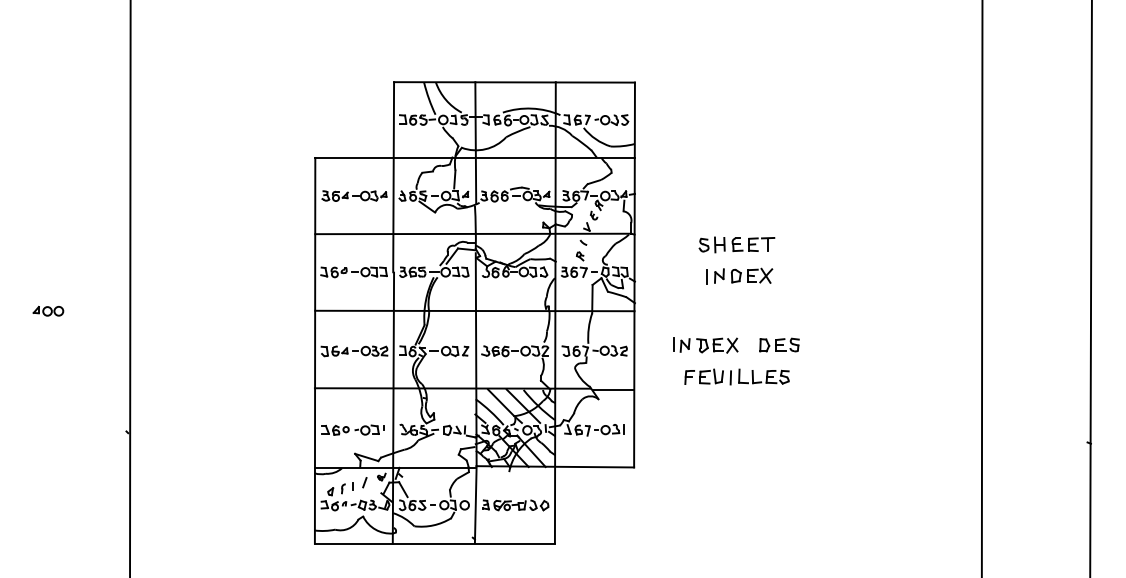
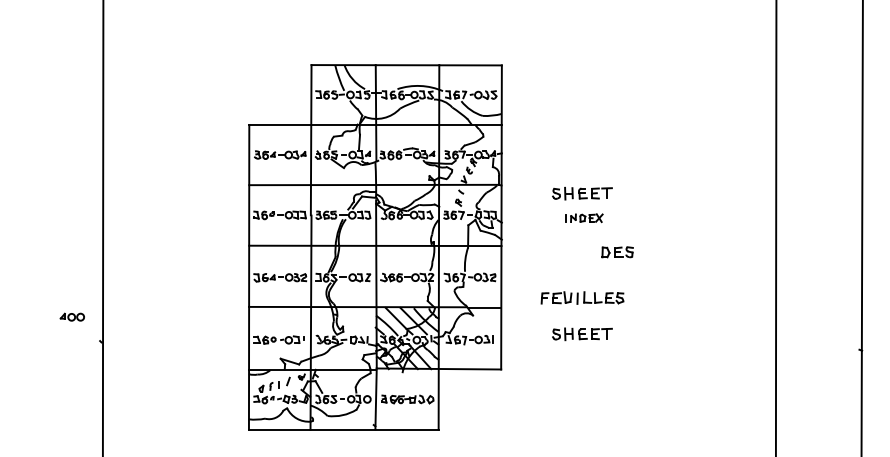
part: (739, 275) -> (584, 217), size x0.7
part: (48, 310) -> (72, 316), moved
part: (779, 344) -> (617, 251), moved
part: (705, 345) -> (557, 273), removed
part: (736, 422) -> (582, 333), added

